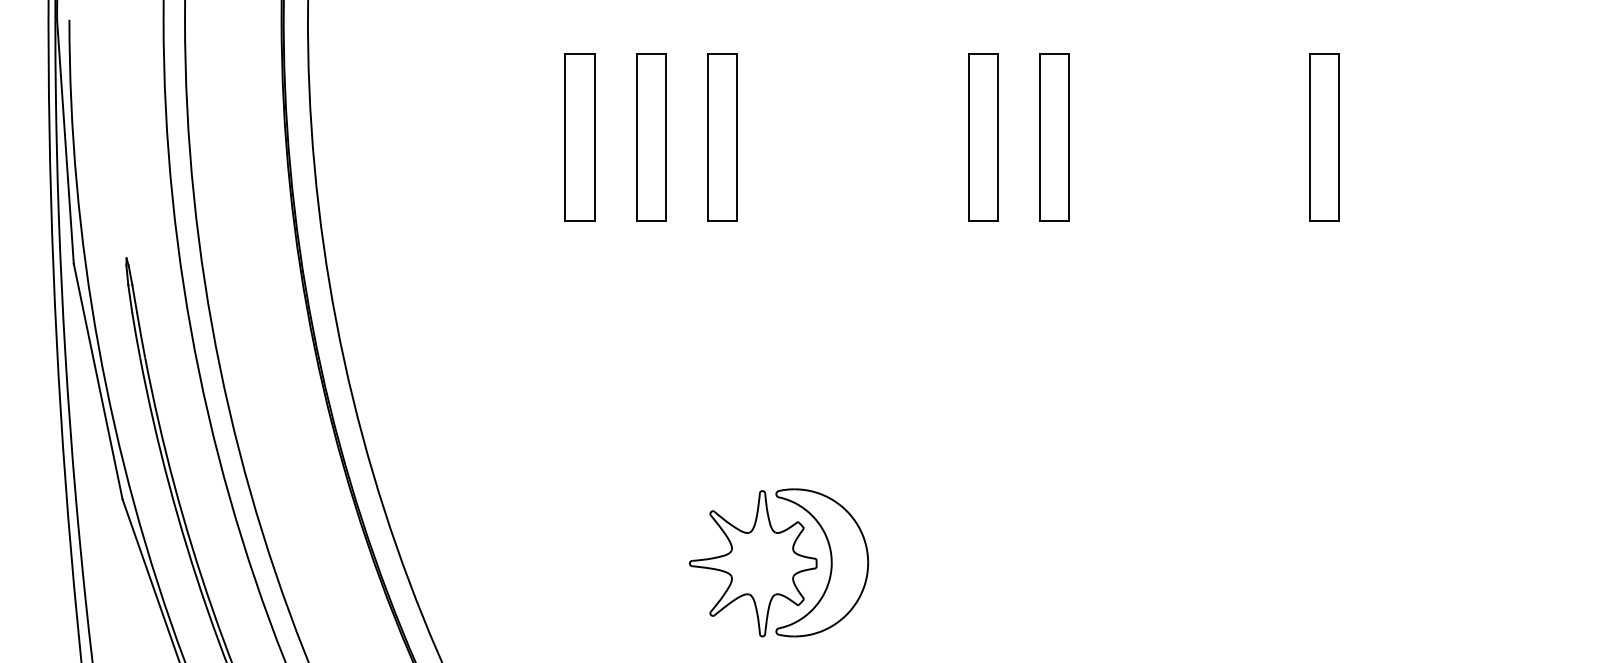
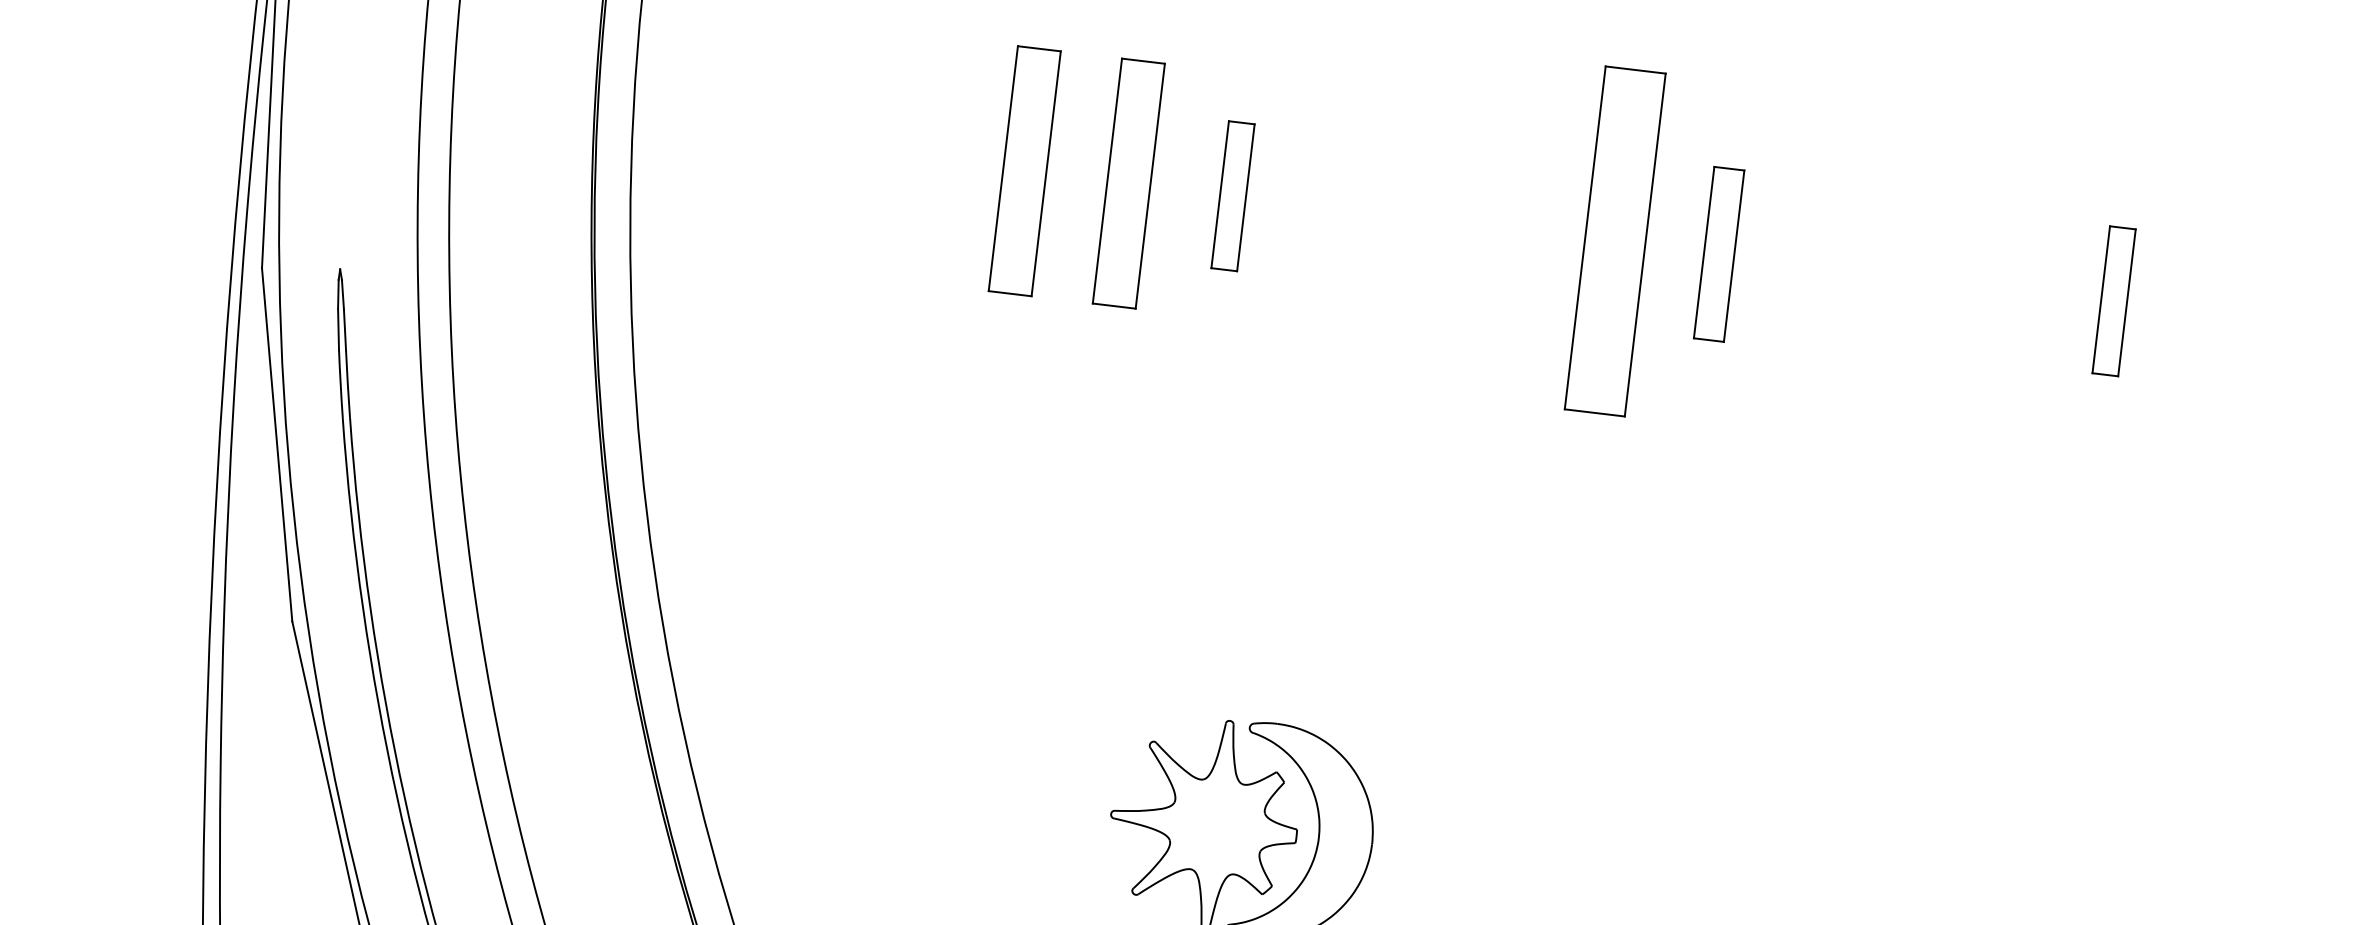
part: (722, 137) -> (1233, 196), size x0.6
part: (983, 137) -> (1615, 242), size x1.4
part: (1054, 137) -> (1718, 254), size x0.7
part: (1324, 137) -> (2113, 301), size x0.6

